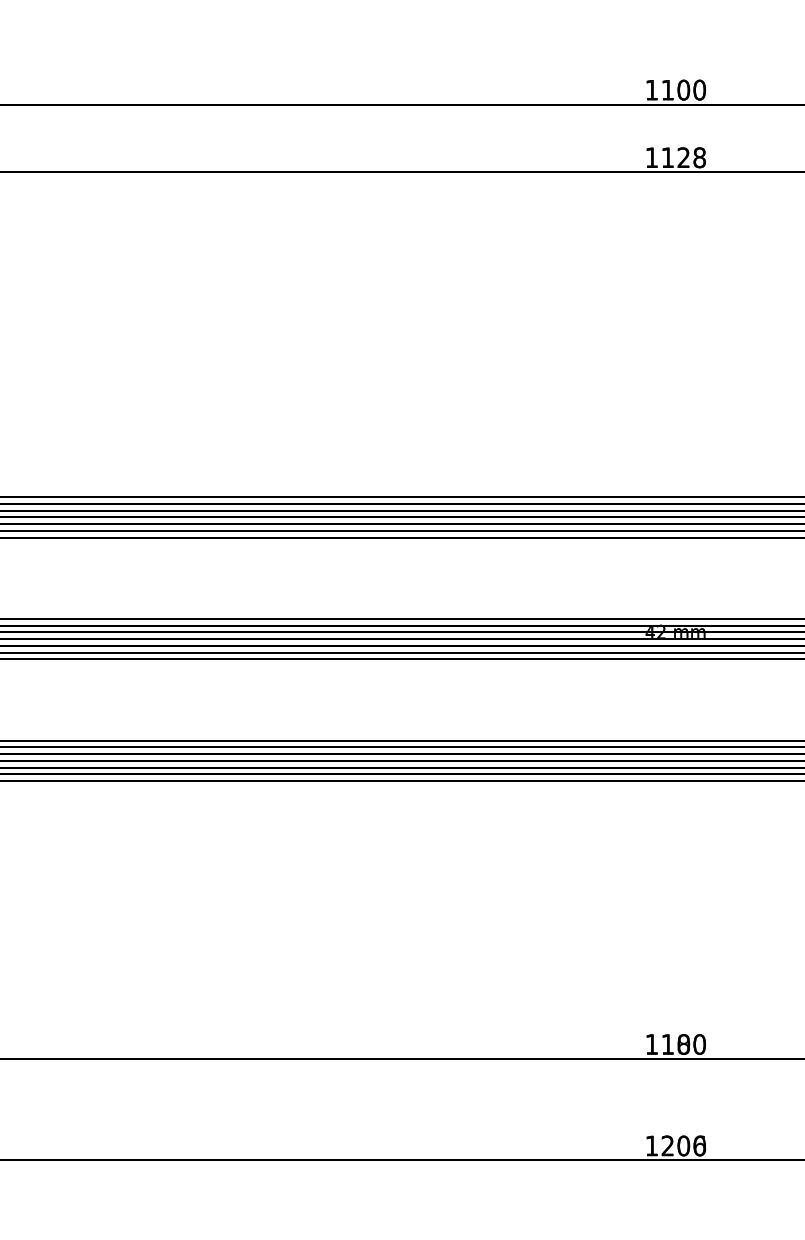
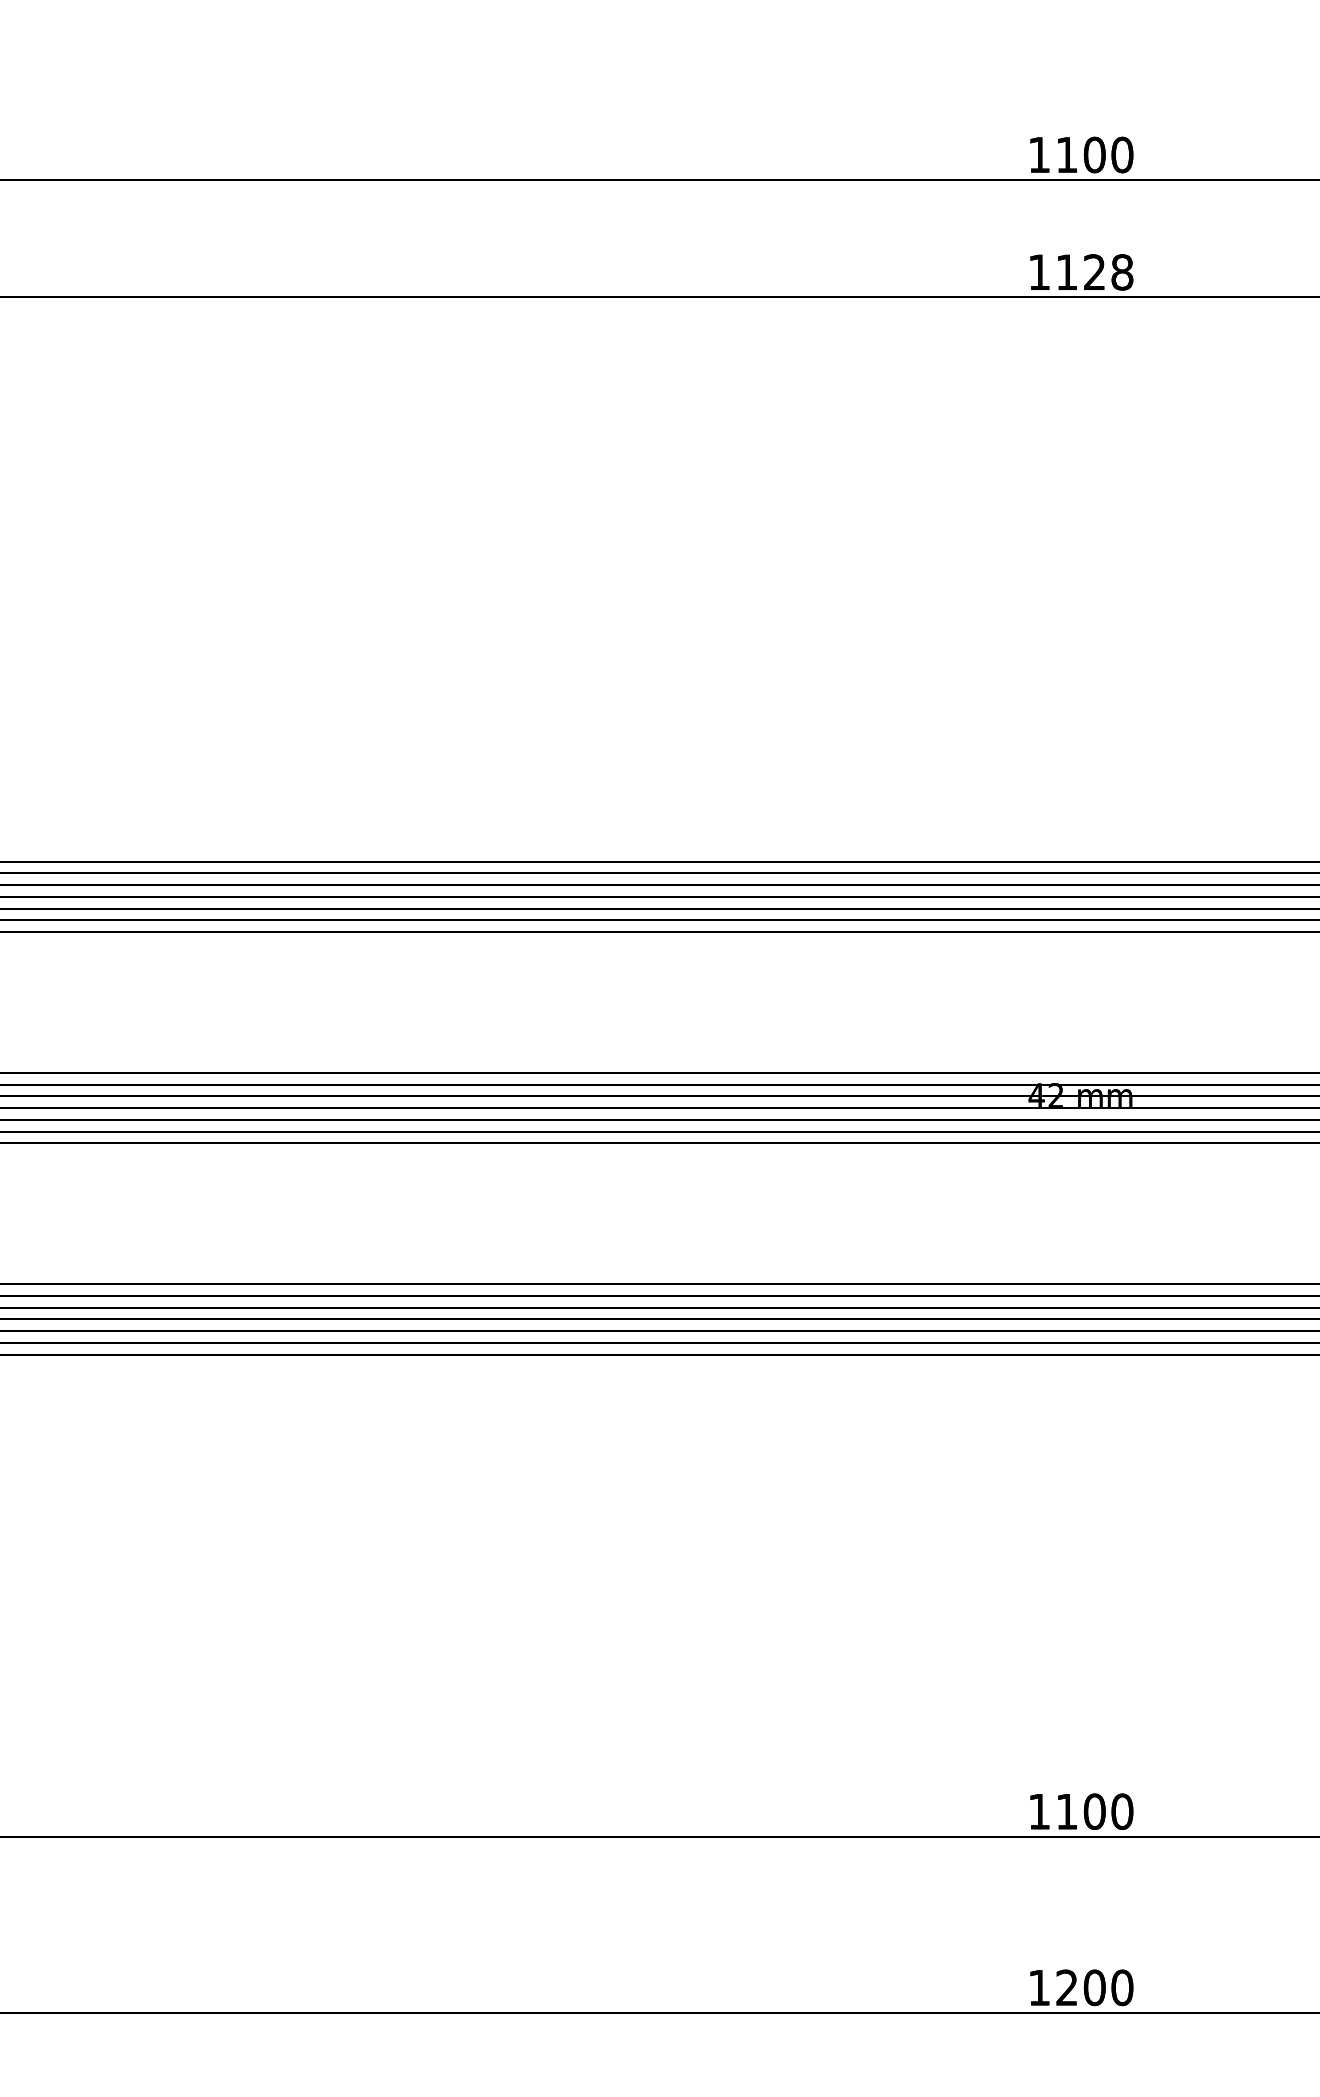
text: (683, 1044) -> (1094, 1811), 1180 -> 1100
text: (699, 1145) -> (1122, 1986), 1206 -> 1200

